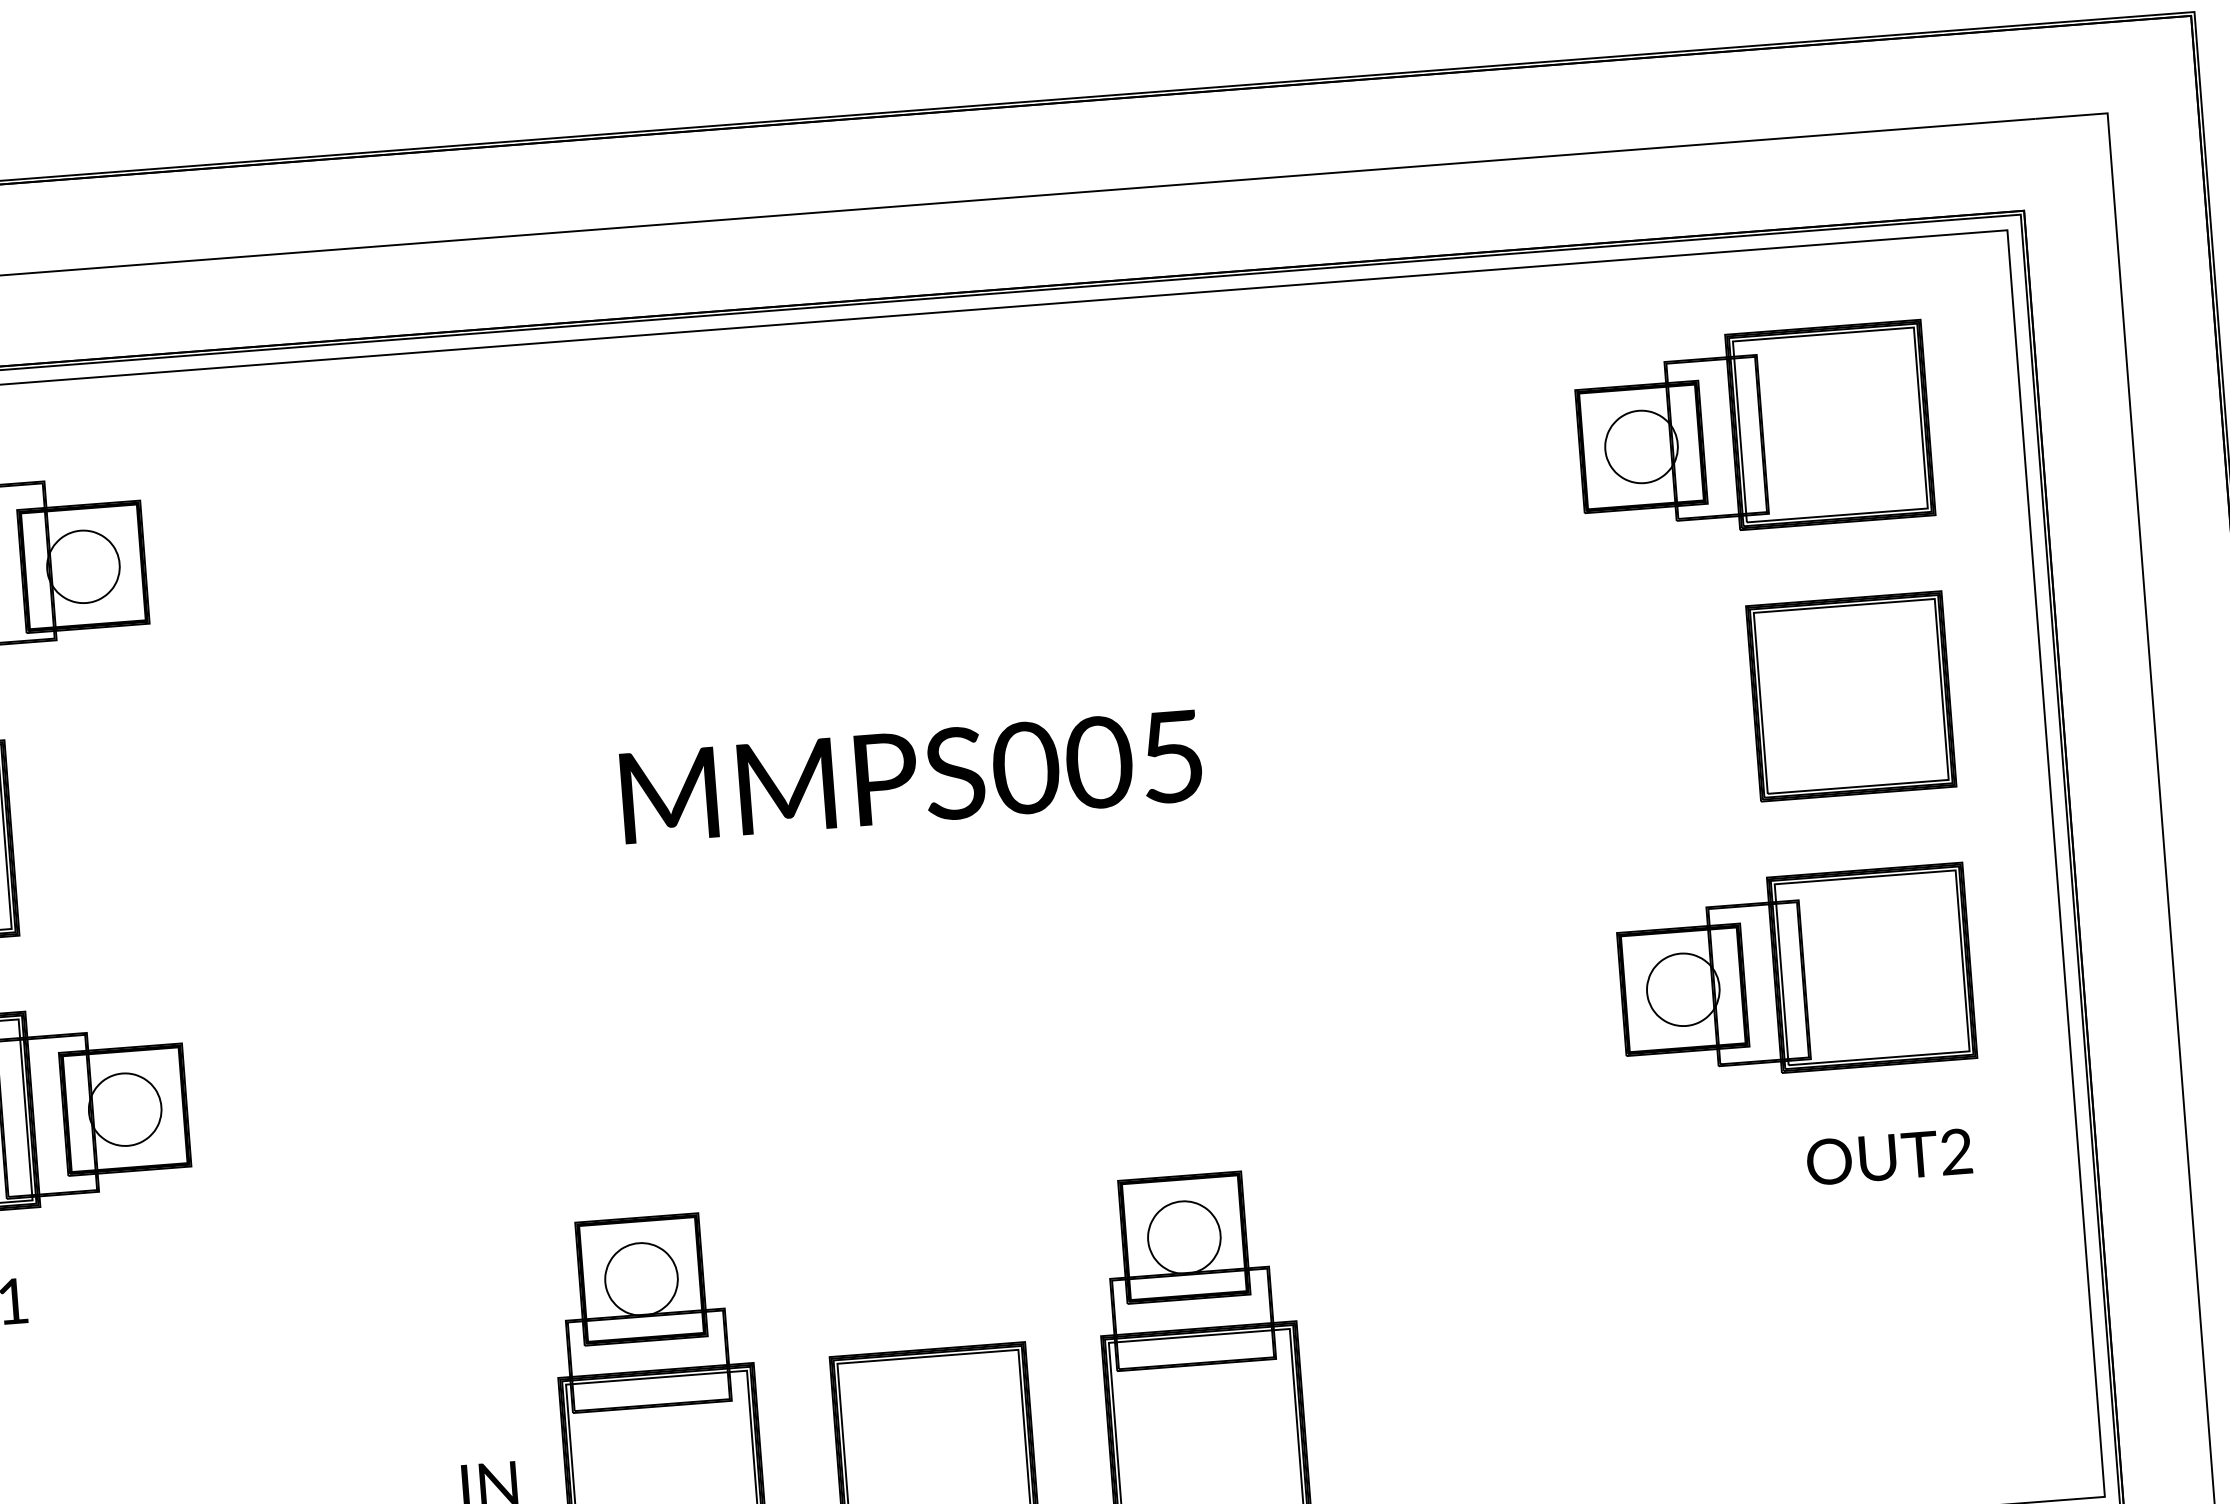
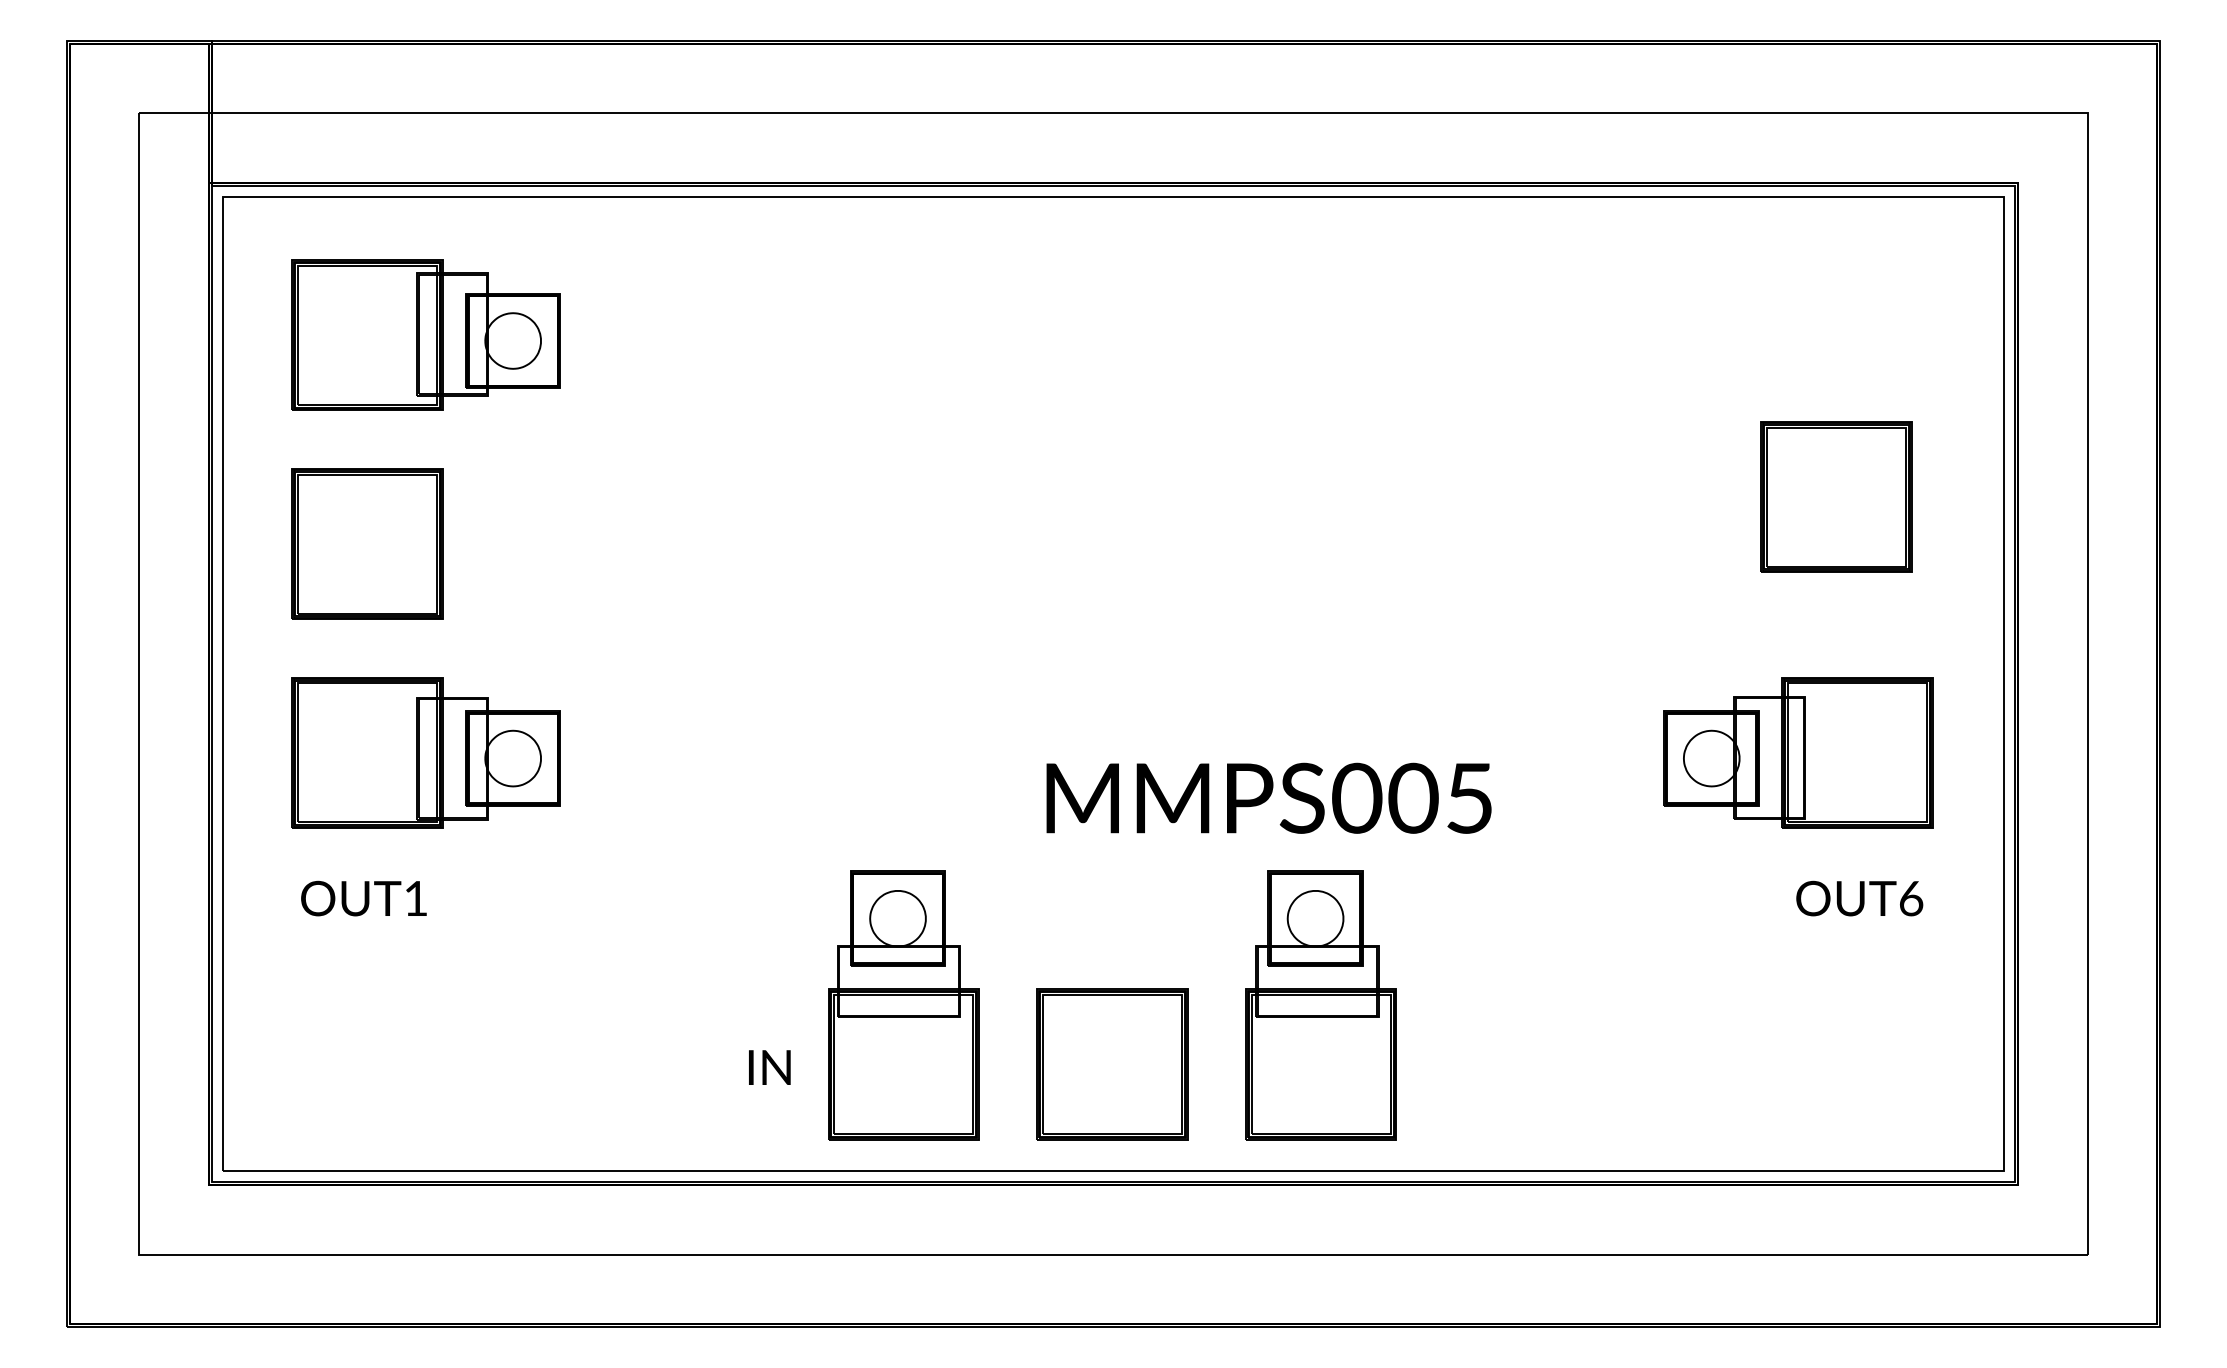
part: (1753, 429) -> (1798, 334), removed
part: (1851, 695) -> (1836, 496), moved
text: (910, 775) -> (1268, 797), moved
text: (1956, 1151) -> (1911, 898), OUT2 -> OUT6

